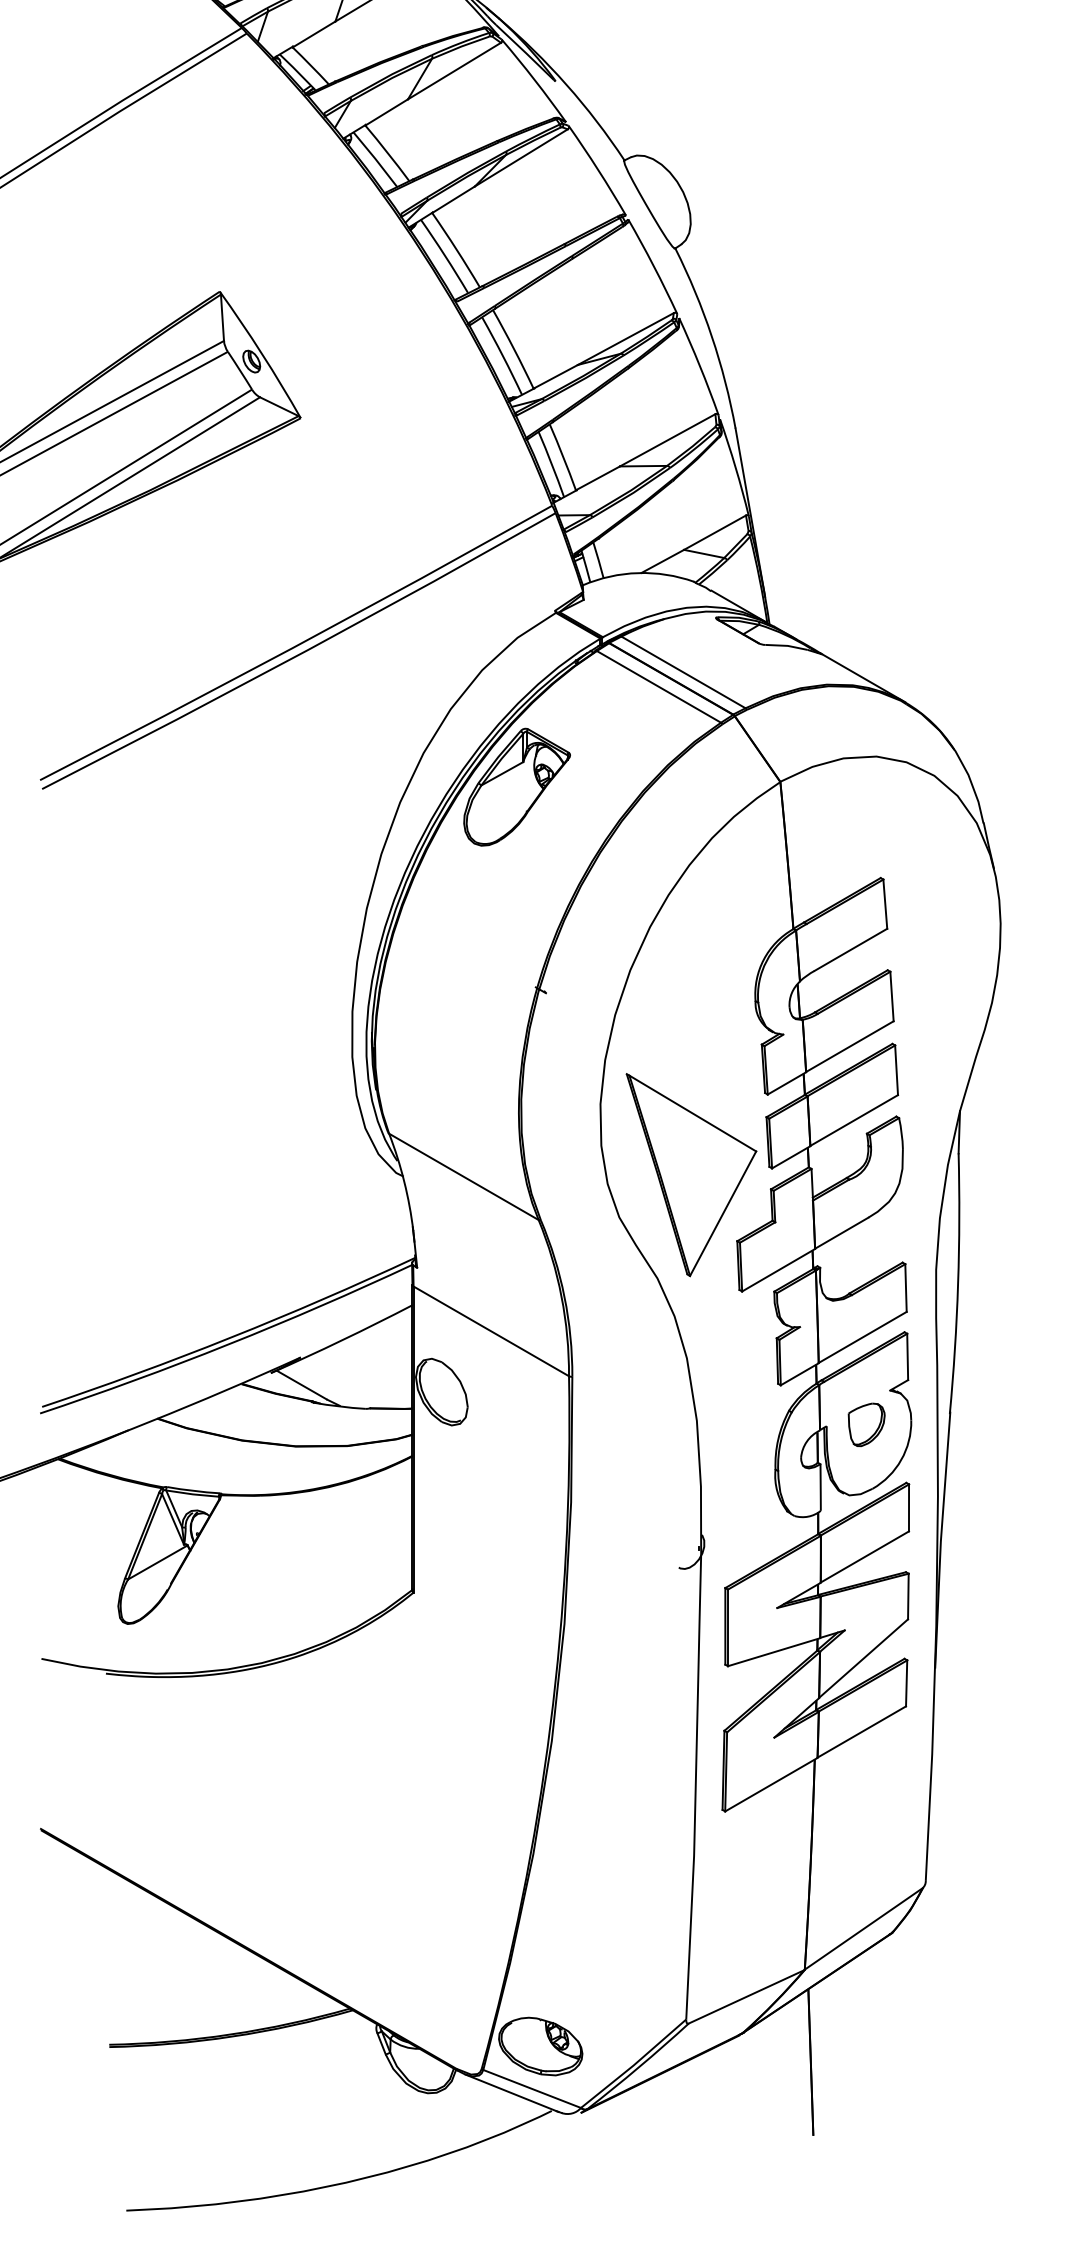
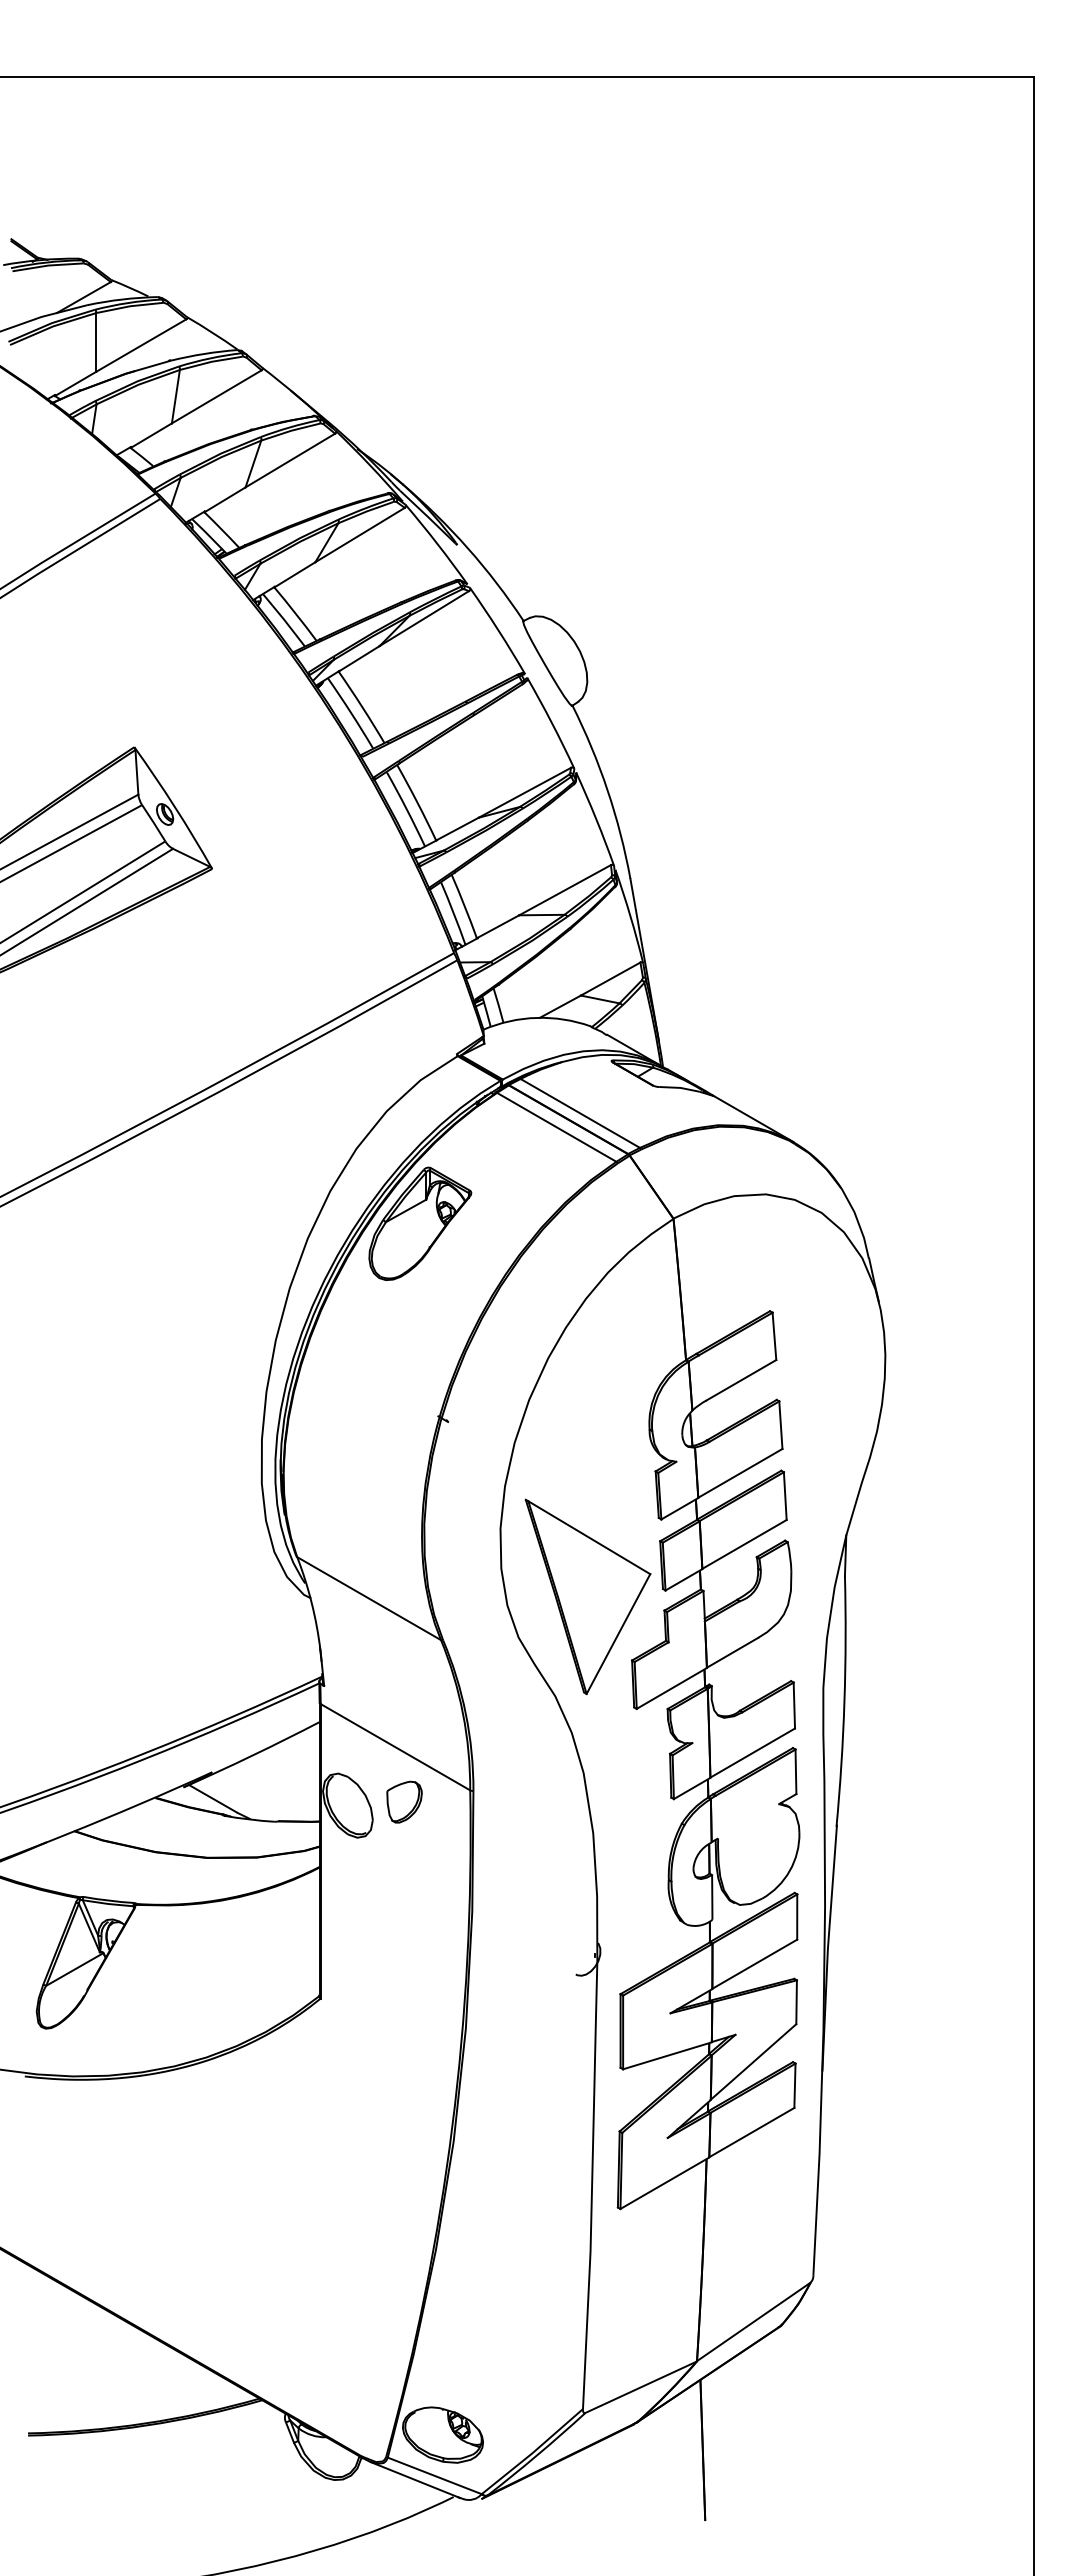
part: (866, 1424) -> (404, 1801), moved

